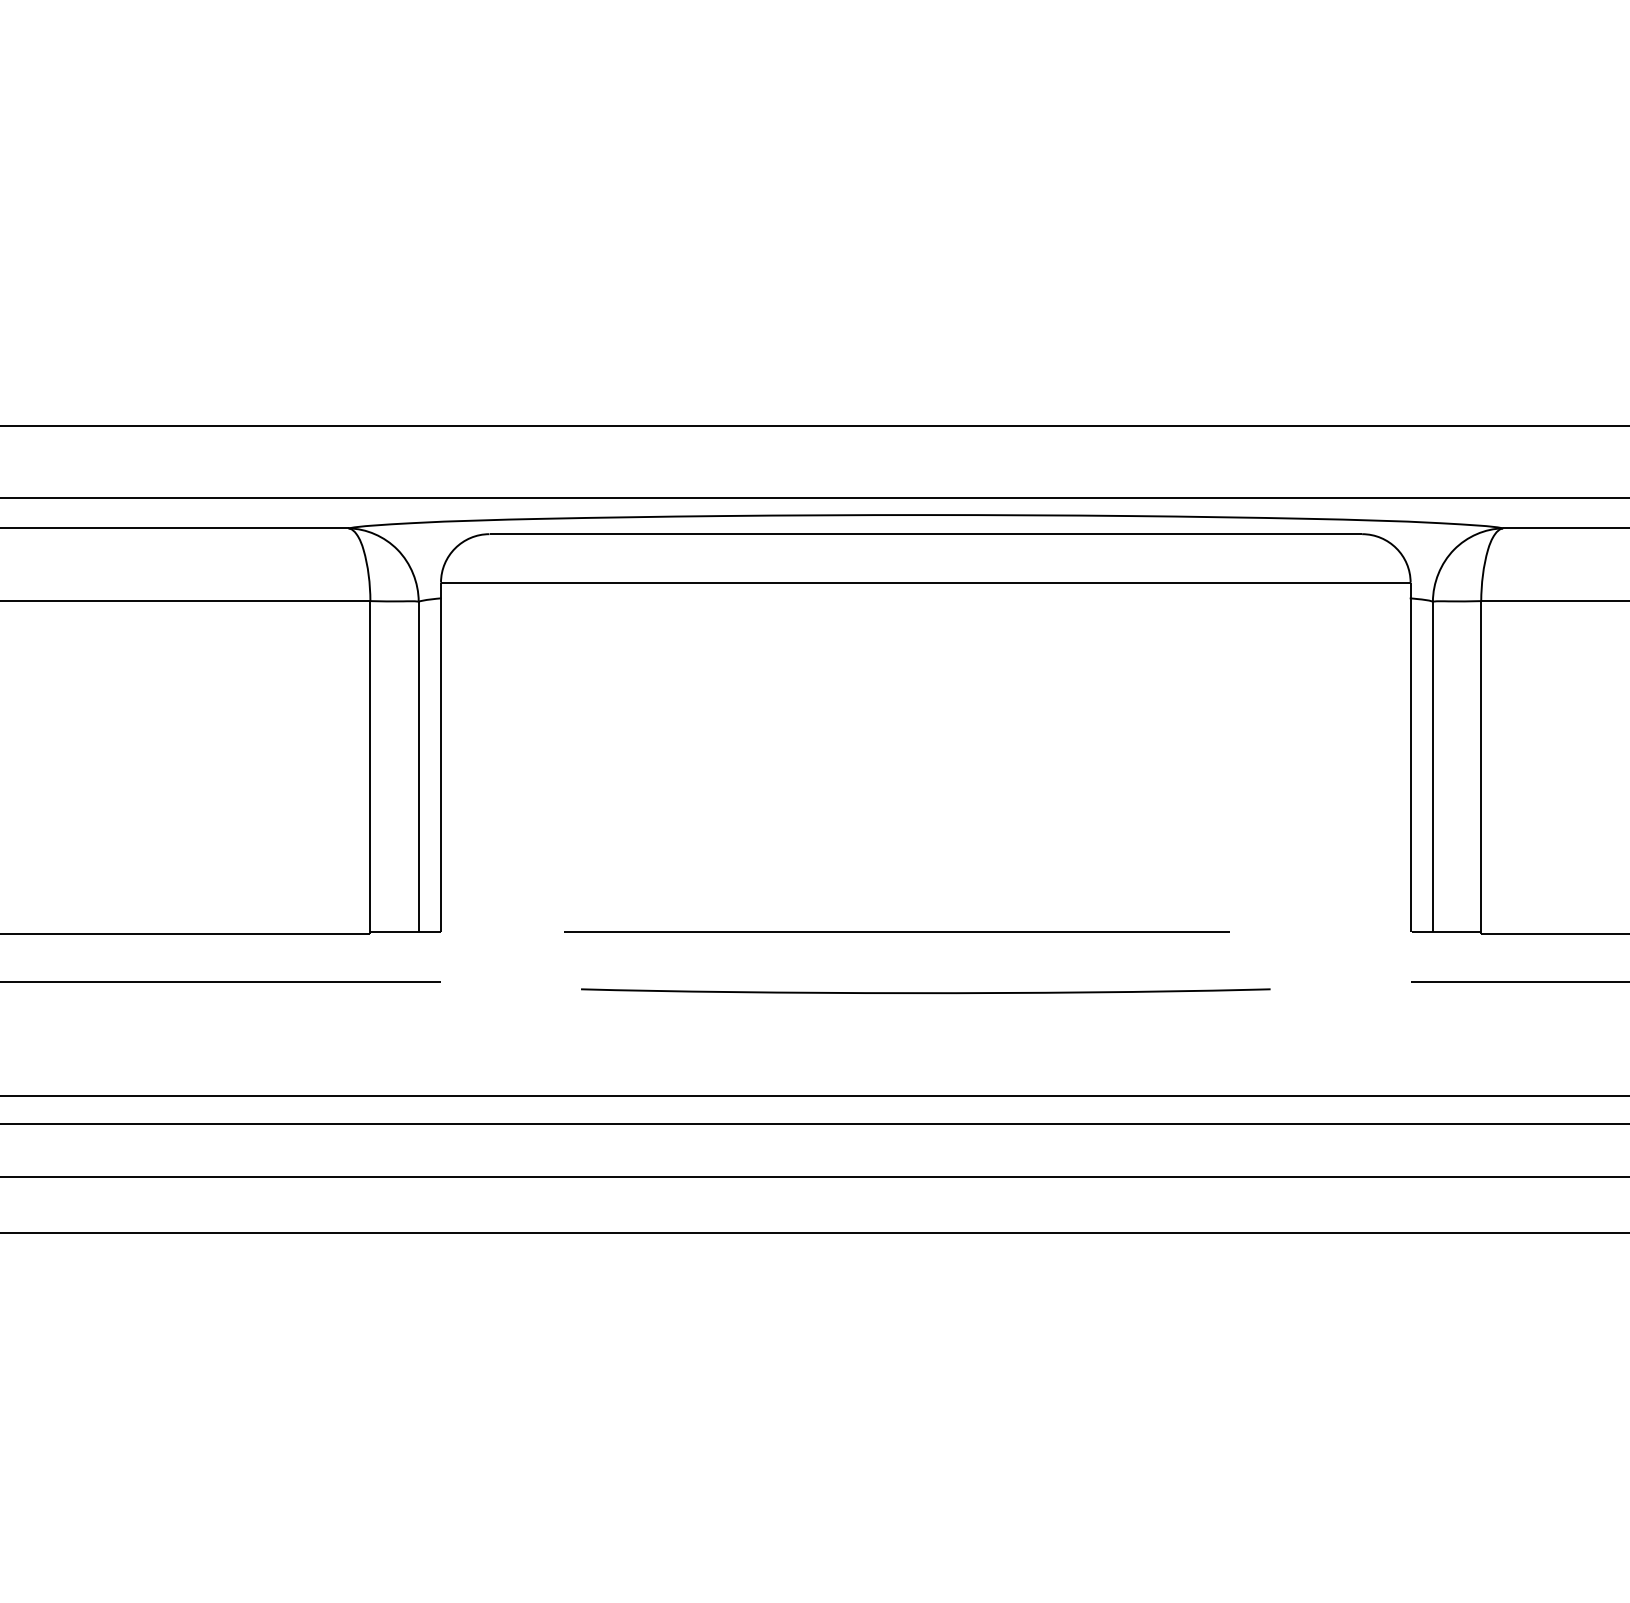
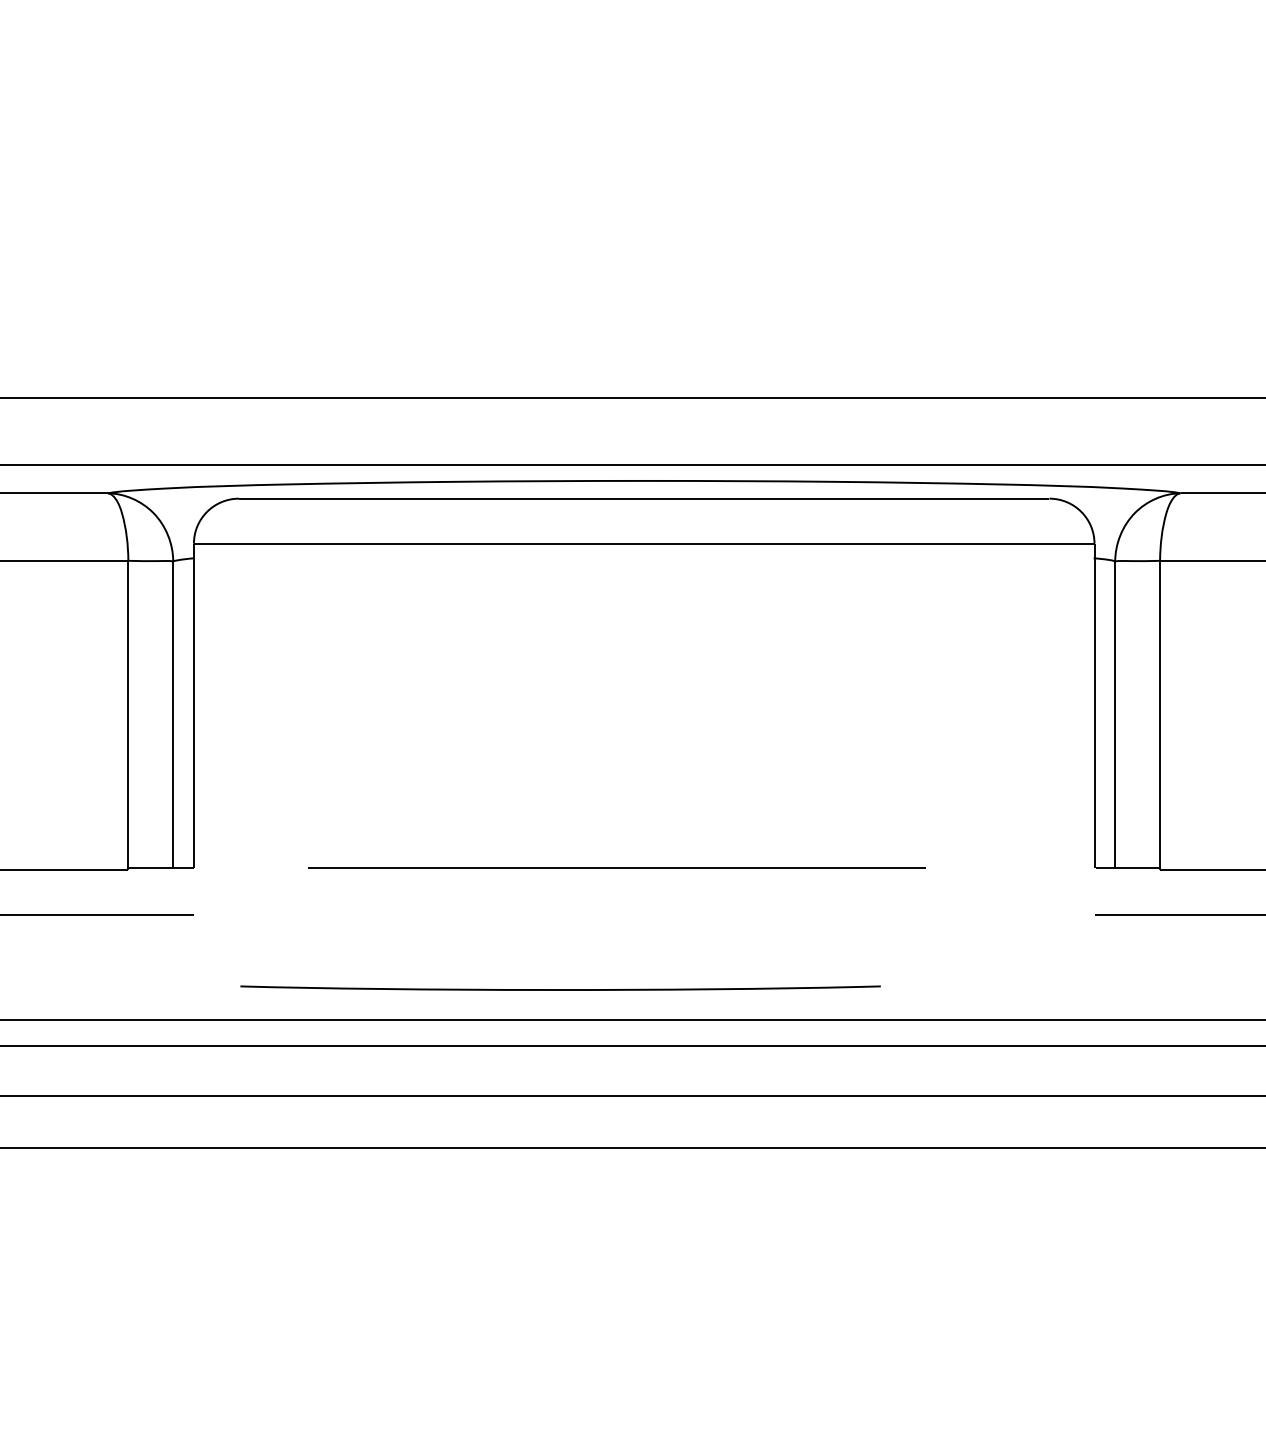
part: (925, 991) -> (560, 988), moved

